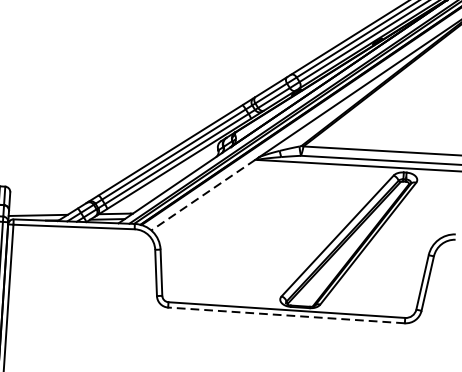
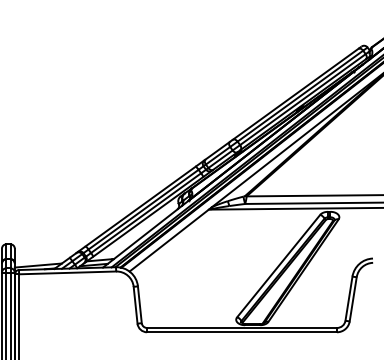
line: (202, 194) -> (168, 240), dashed -> solid
line: (287, 315) -> (242, 332), dashed -> solid

